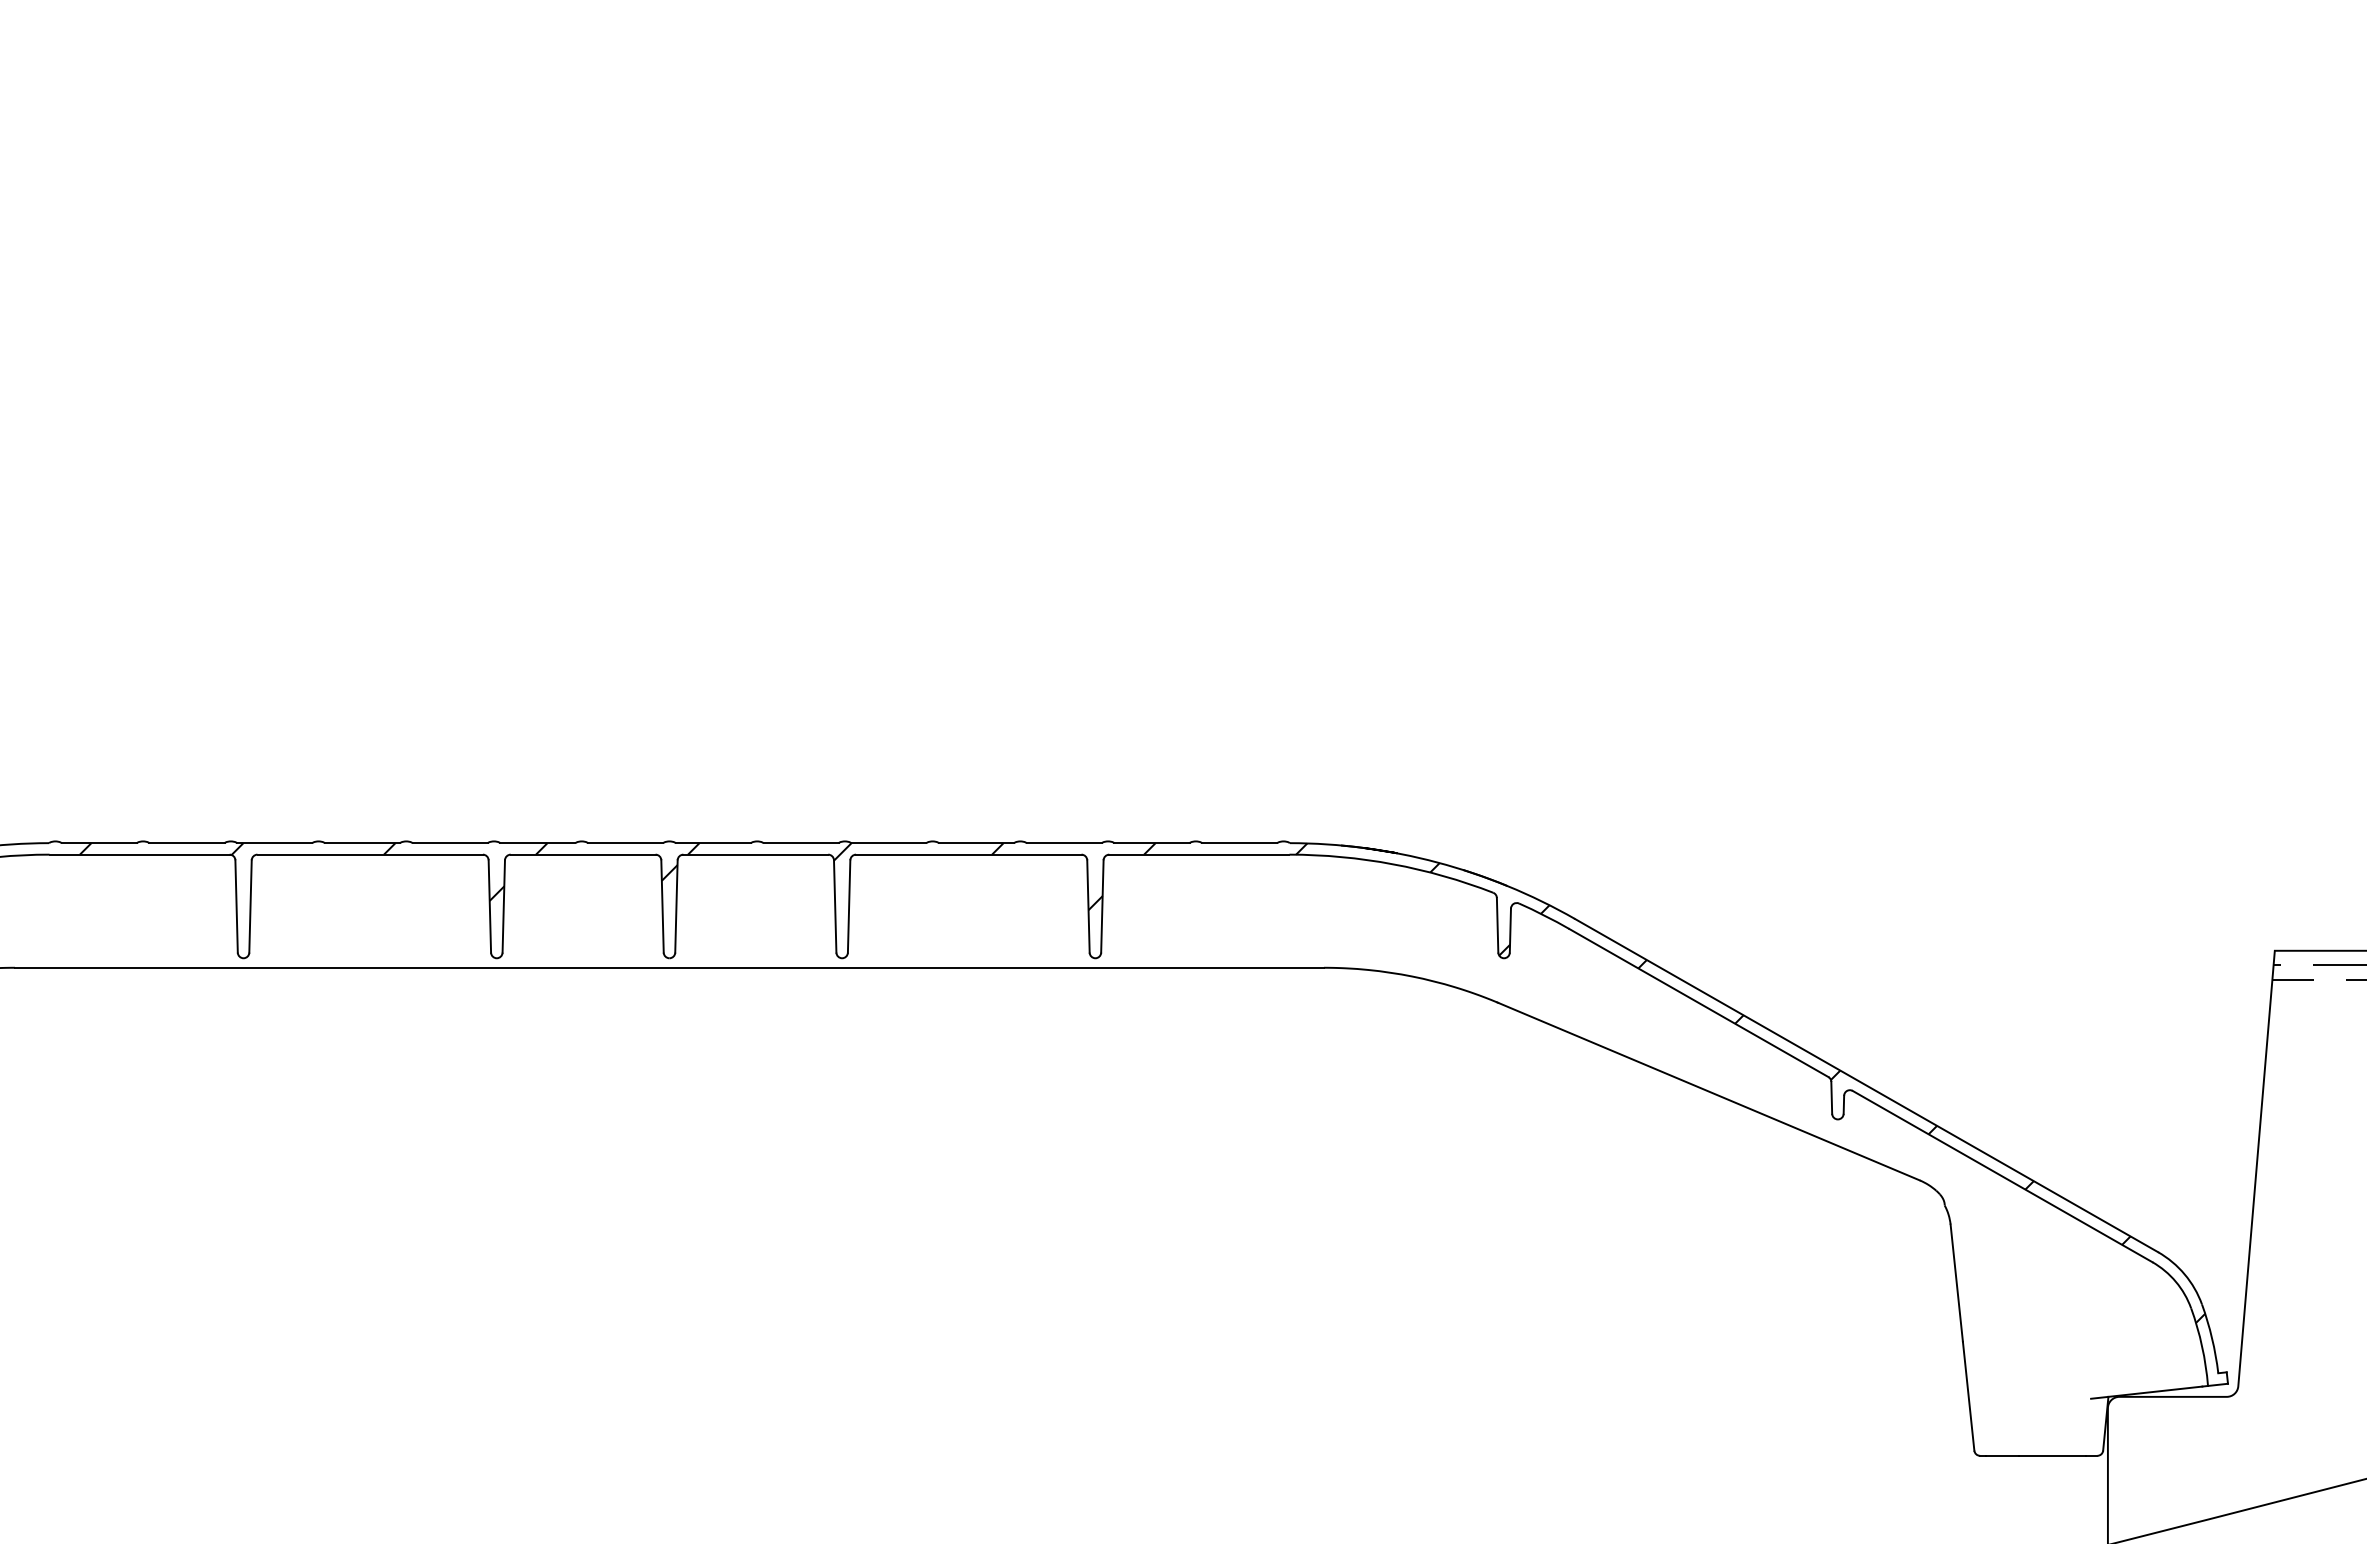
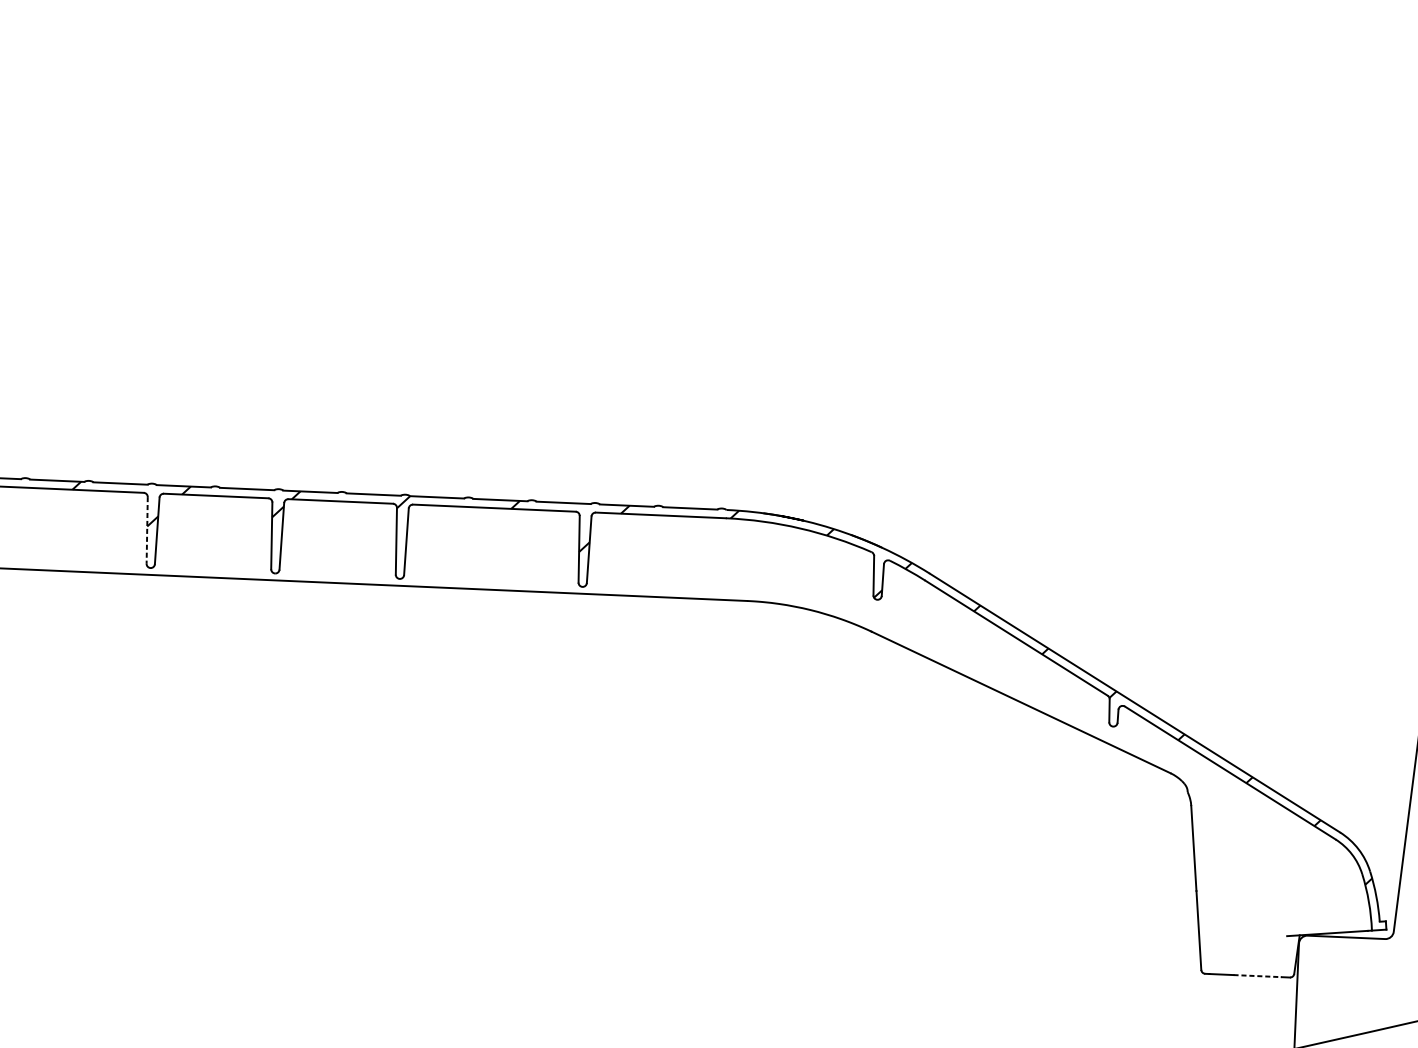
line: (489, 906) -> (146, 530), solid -> dashed
line: (2053, 1455) -> (1258, 975), solid -> dashed

